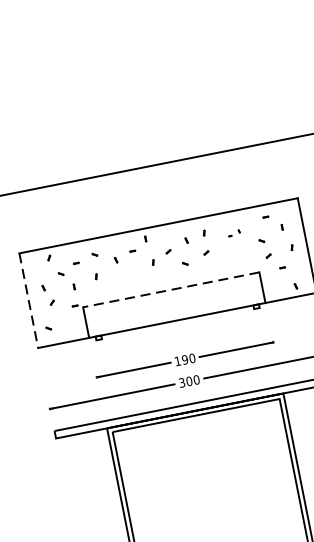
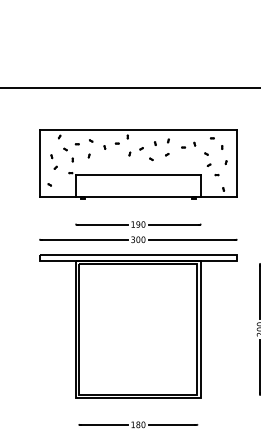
part: (233, 232) -> (188, 144), size x1.67
line: (170, 290) -> (137, 175), dashed -> solid
line: (29, 300) -> (40, 163), dashed -> solid

